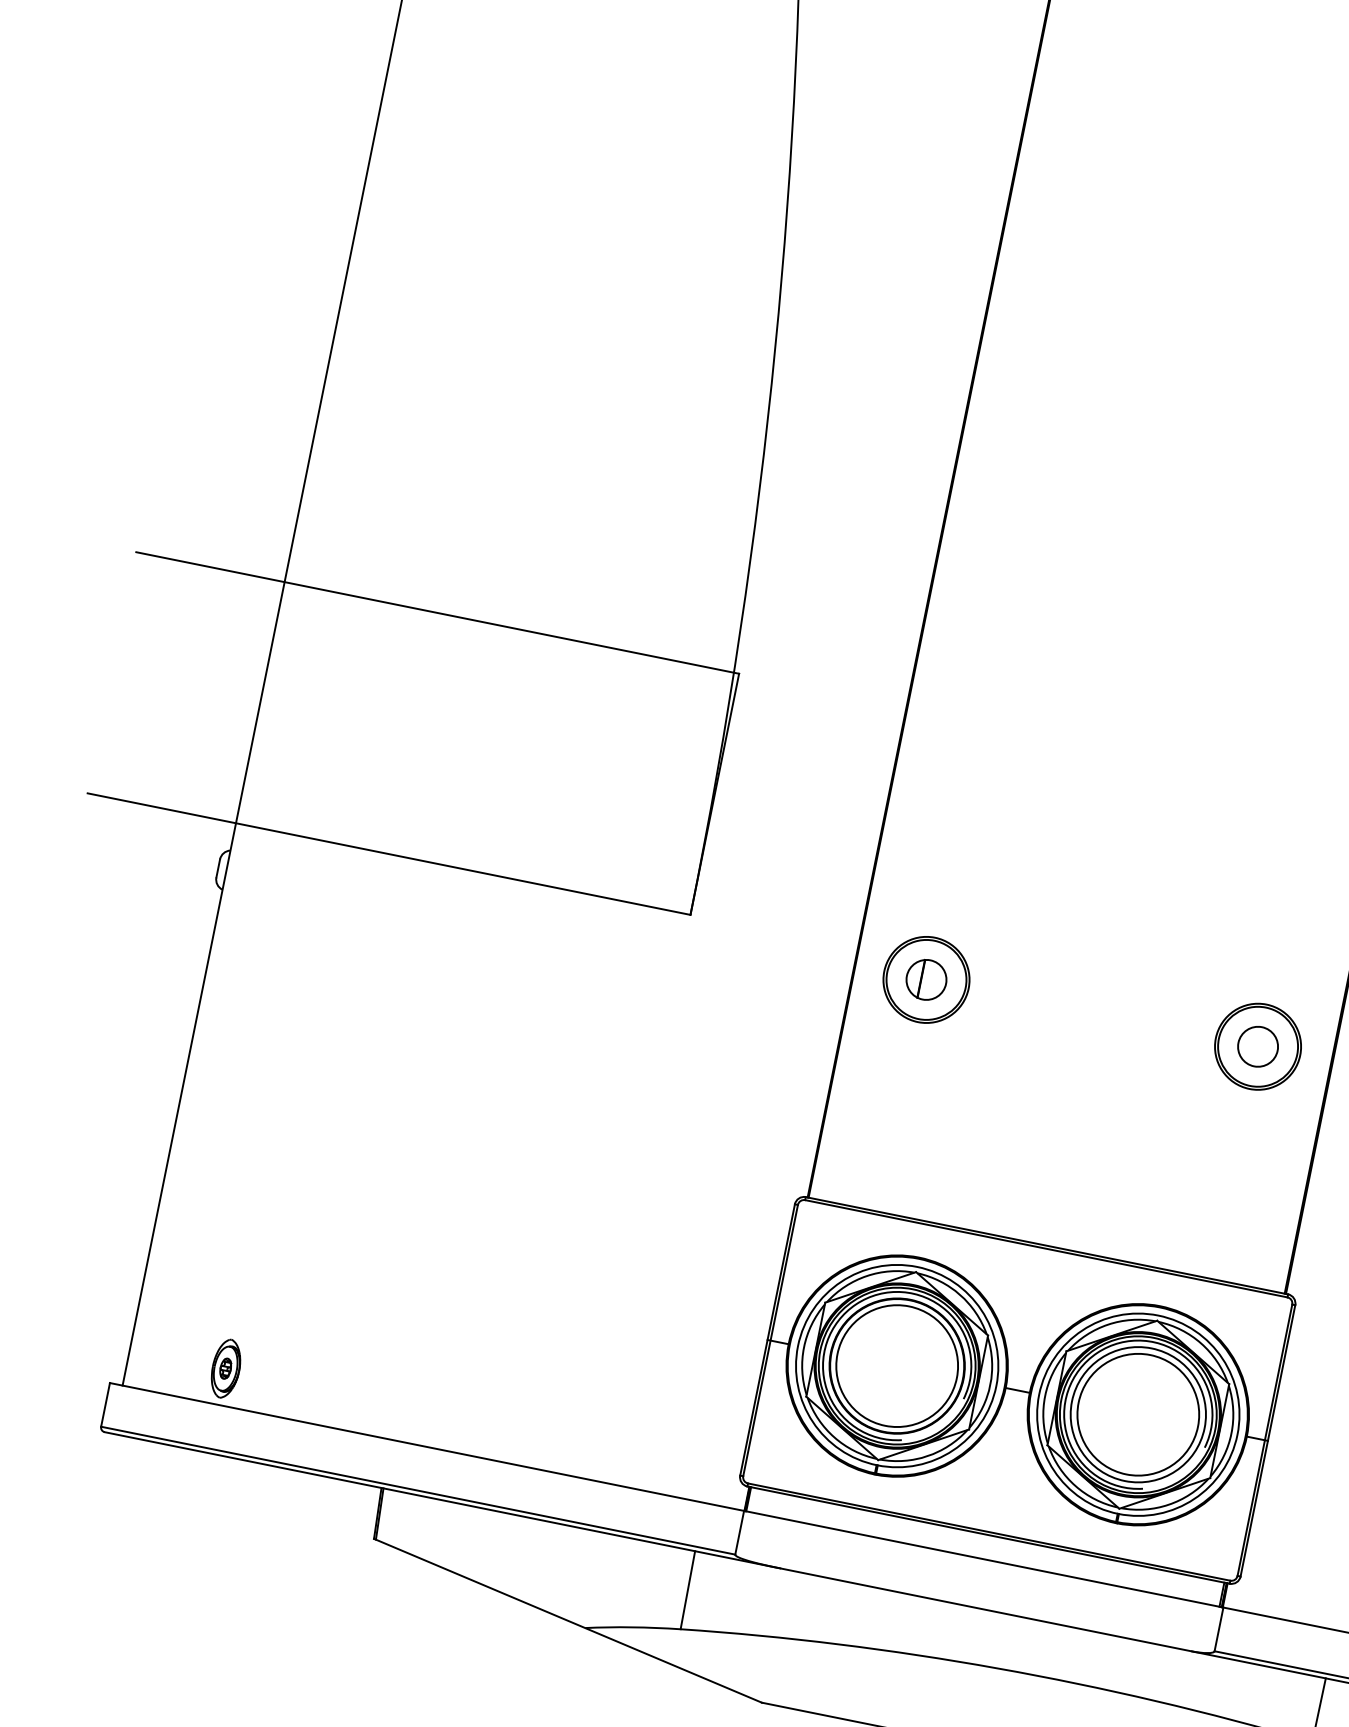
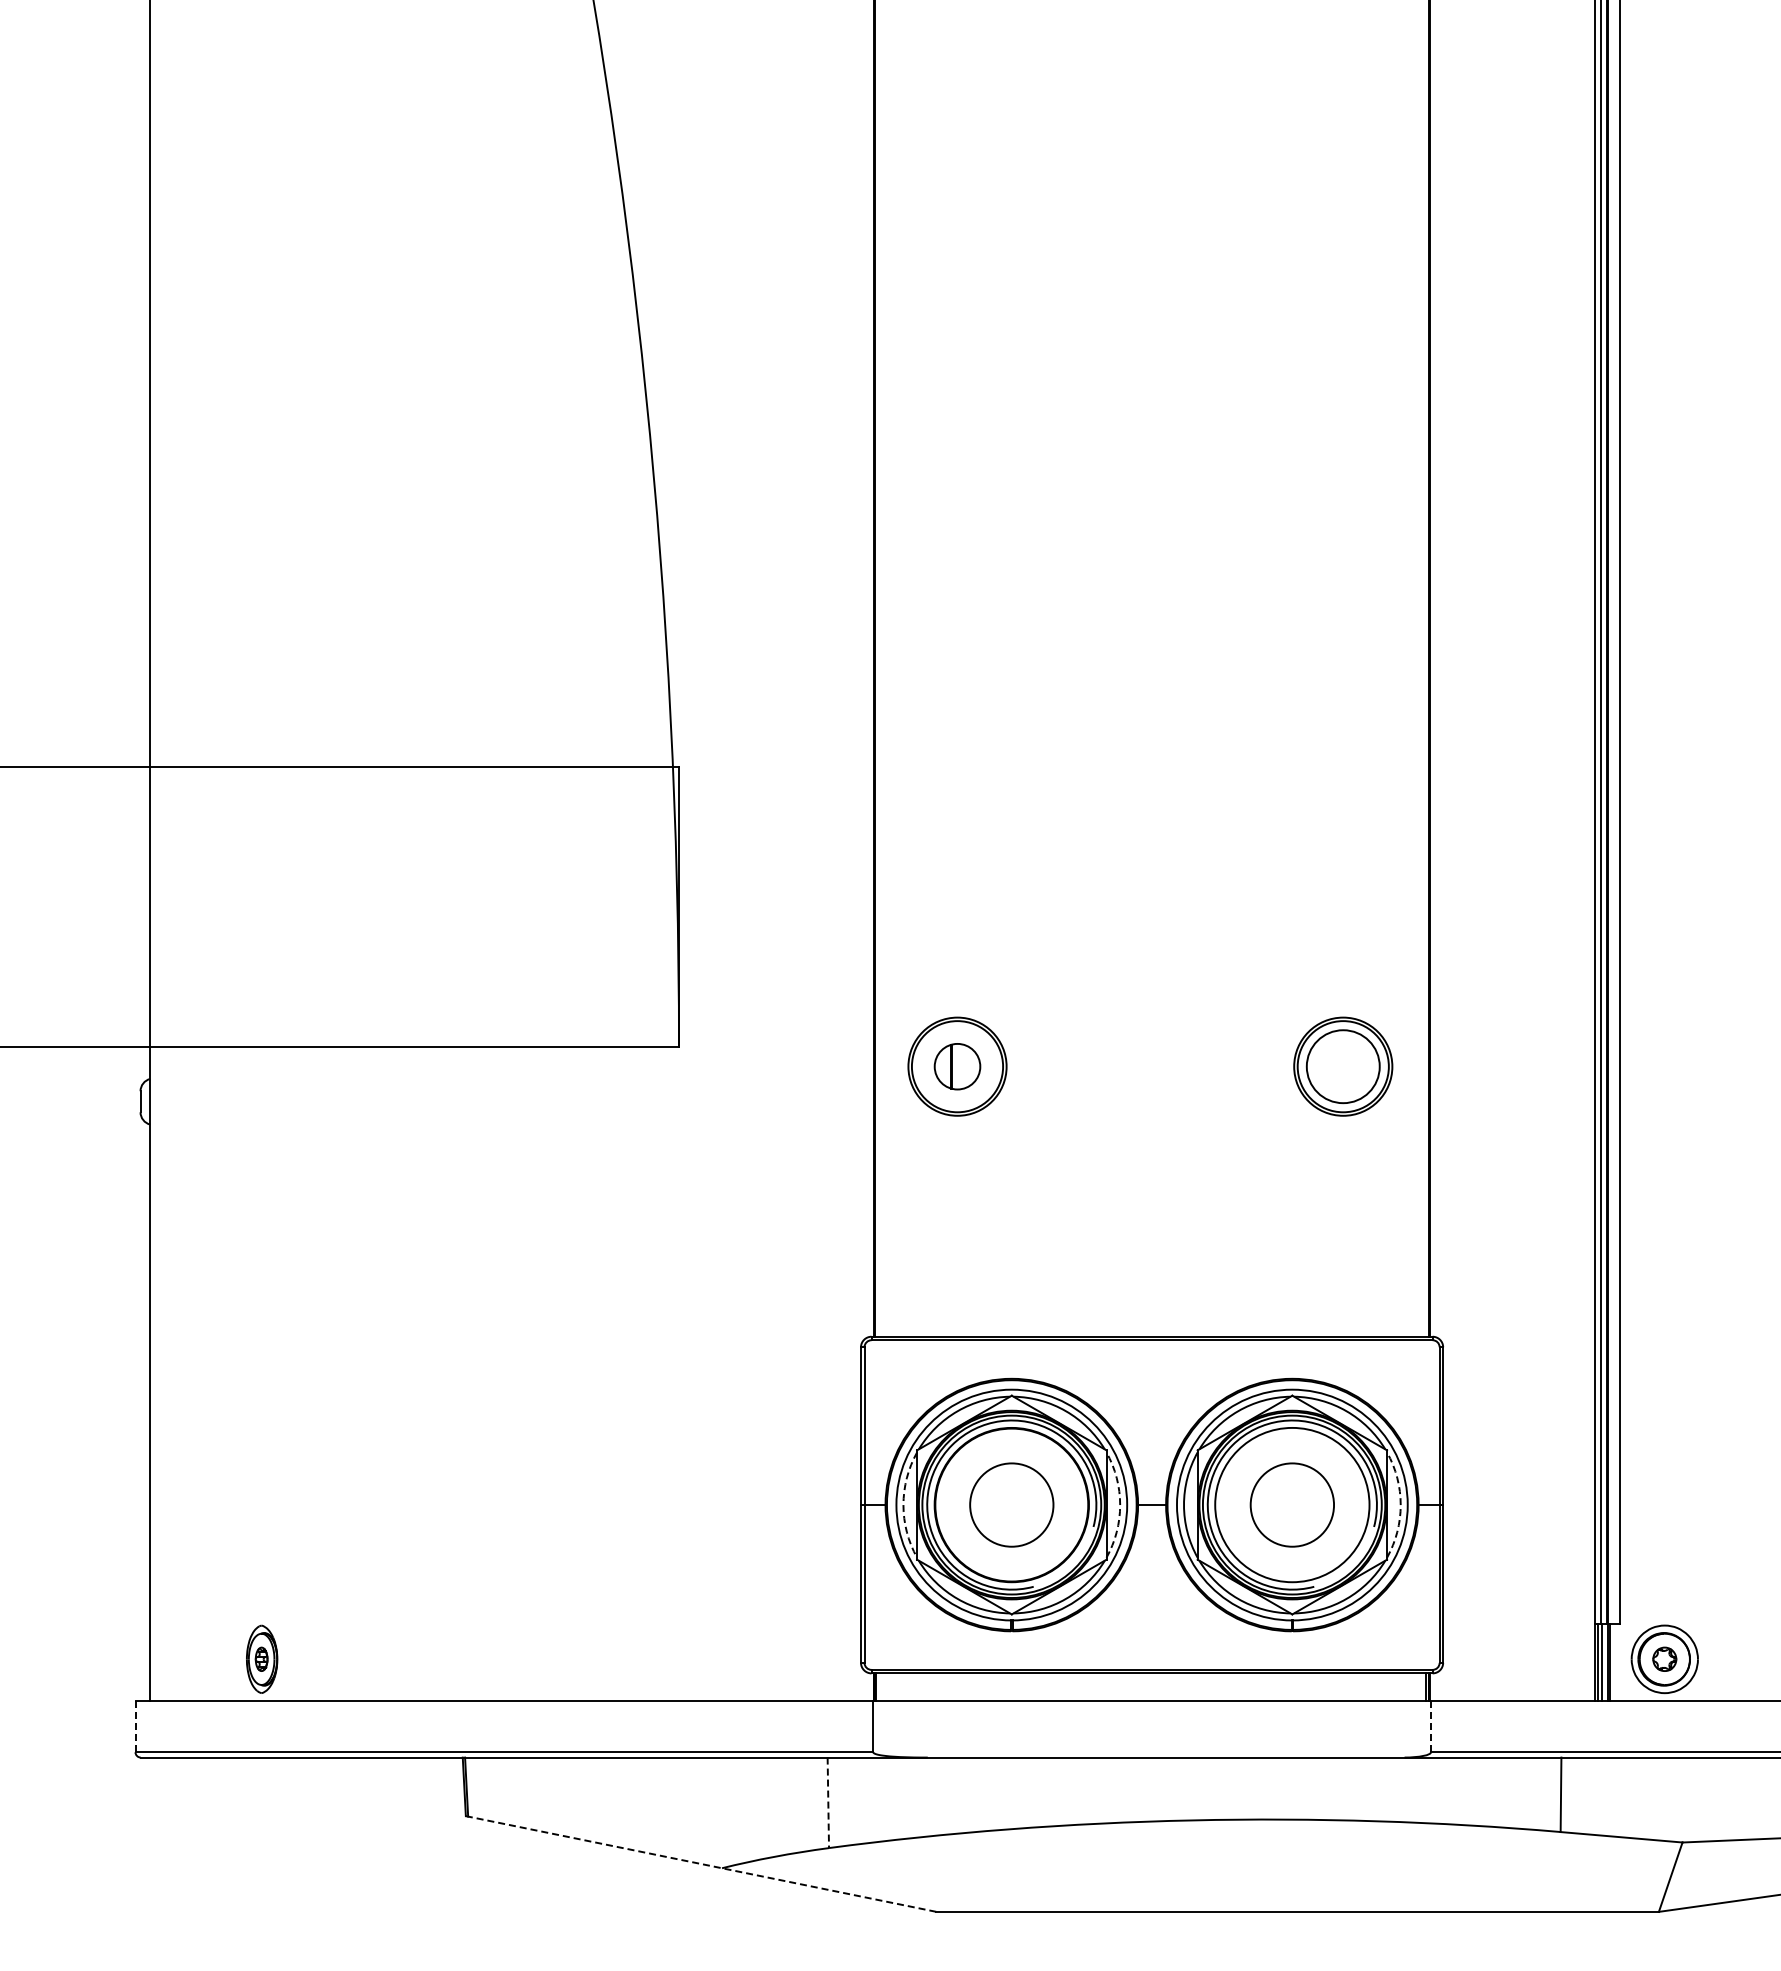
circle: (1258, 1046) -> (1343, 1066), size x1.6
arc: (804, 1347) -> (903, 1505), solid -> dashed
circle: (897, 1365) -> (1011, 1504), size x0.6
arc: (990, 1385) -> (1120, 1505), solid -> dashed
line: (105, 1404) -> (135, 1726), solid -> dashed
circle: (1137, 1414) -> (1291, 1504), size x0.6
arc: (1231, 1433) -> (1400, 1505), solid -> dashed
line: (687, 1590) -> (828, 1803), solid -> dashed
line: (568, 1621) -> (701, 1864), solid -> dashed
line: (1218, 1628) -> (1430, 1726), solid -> dashed

